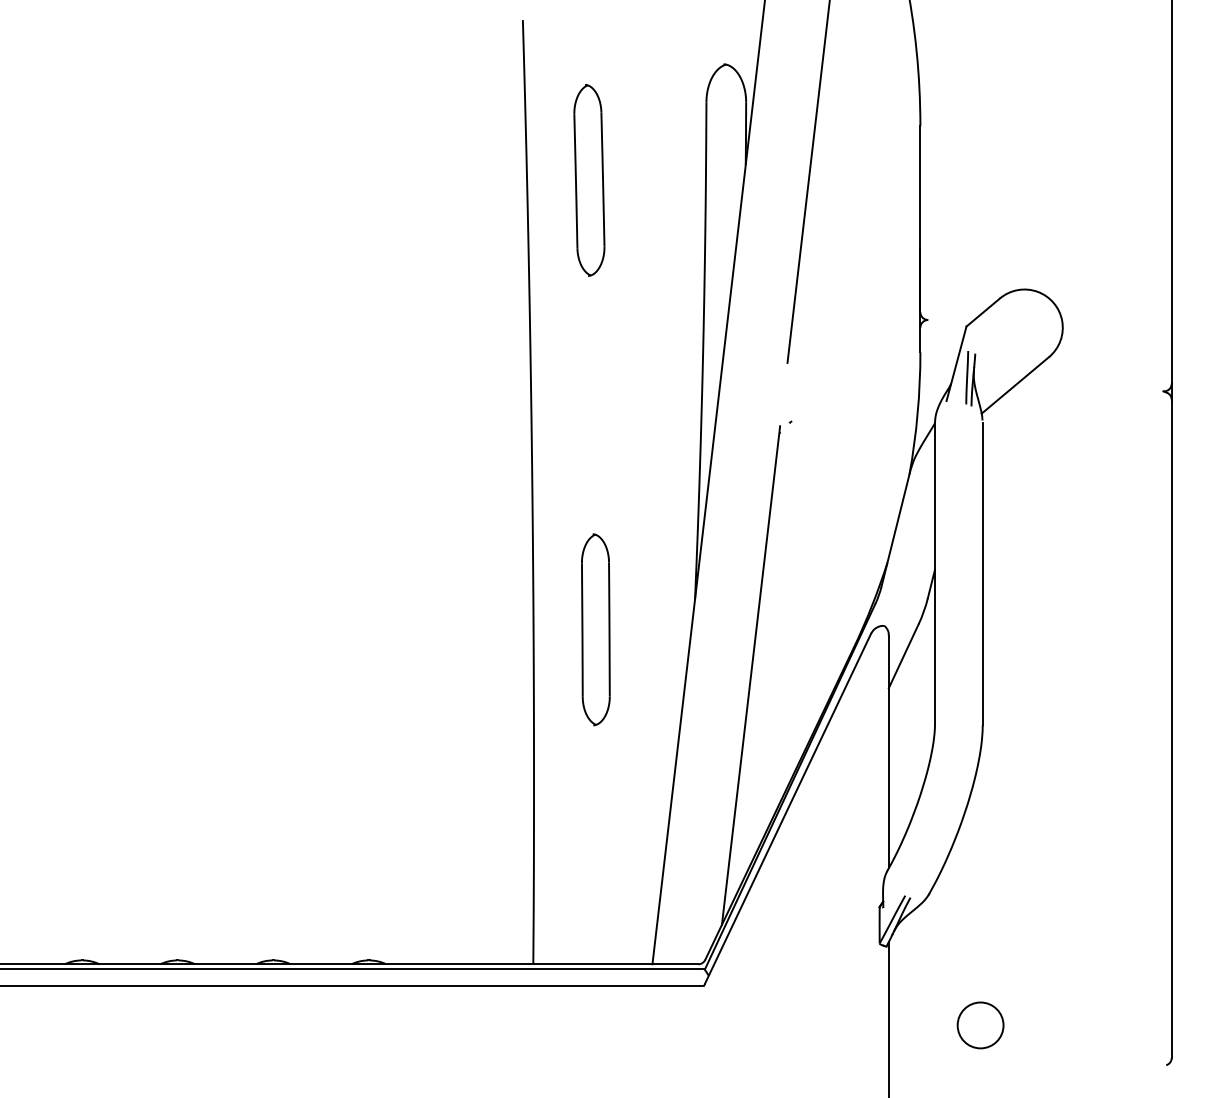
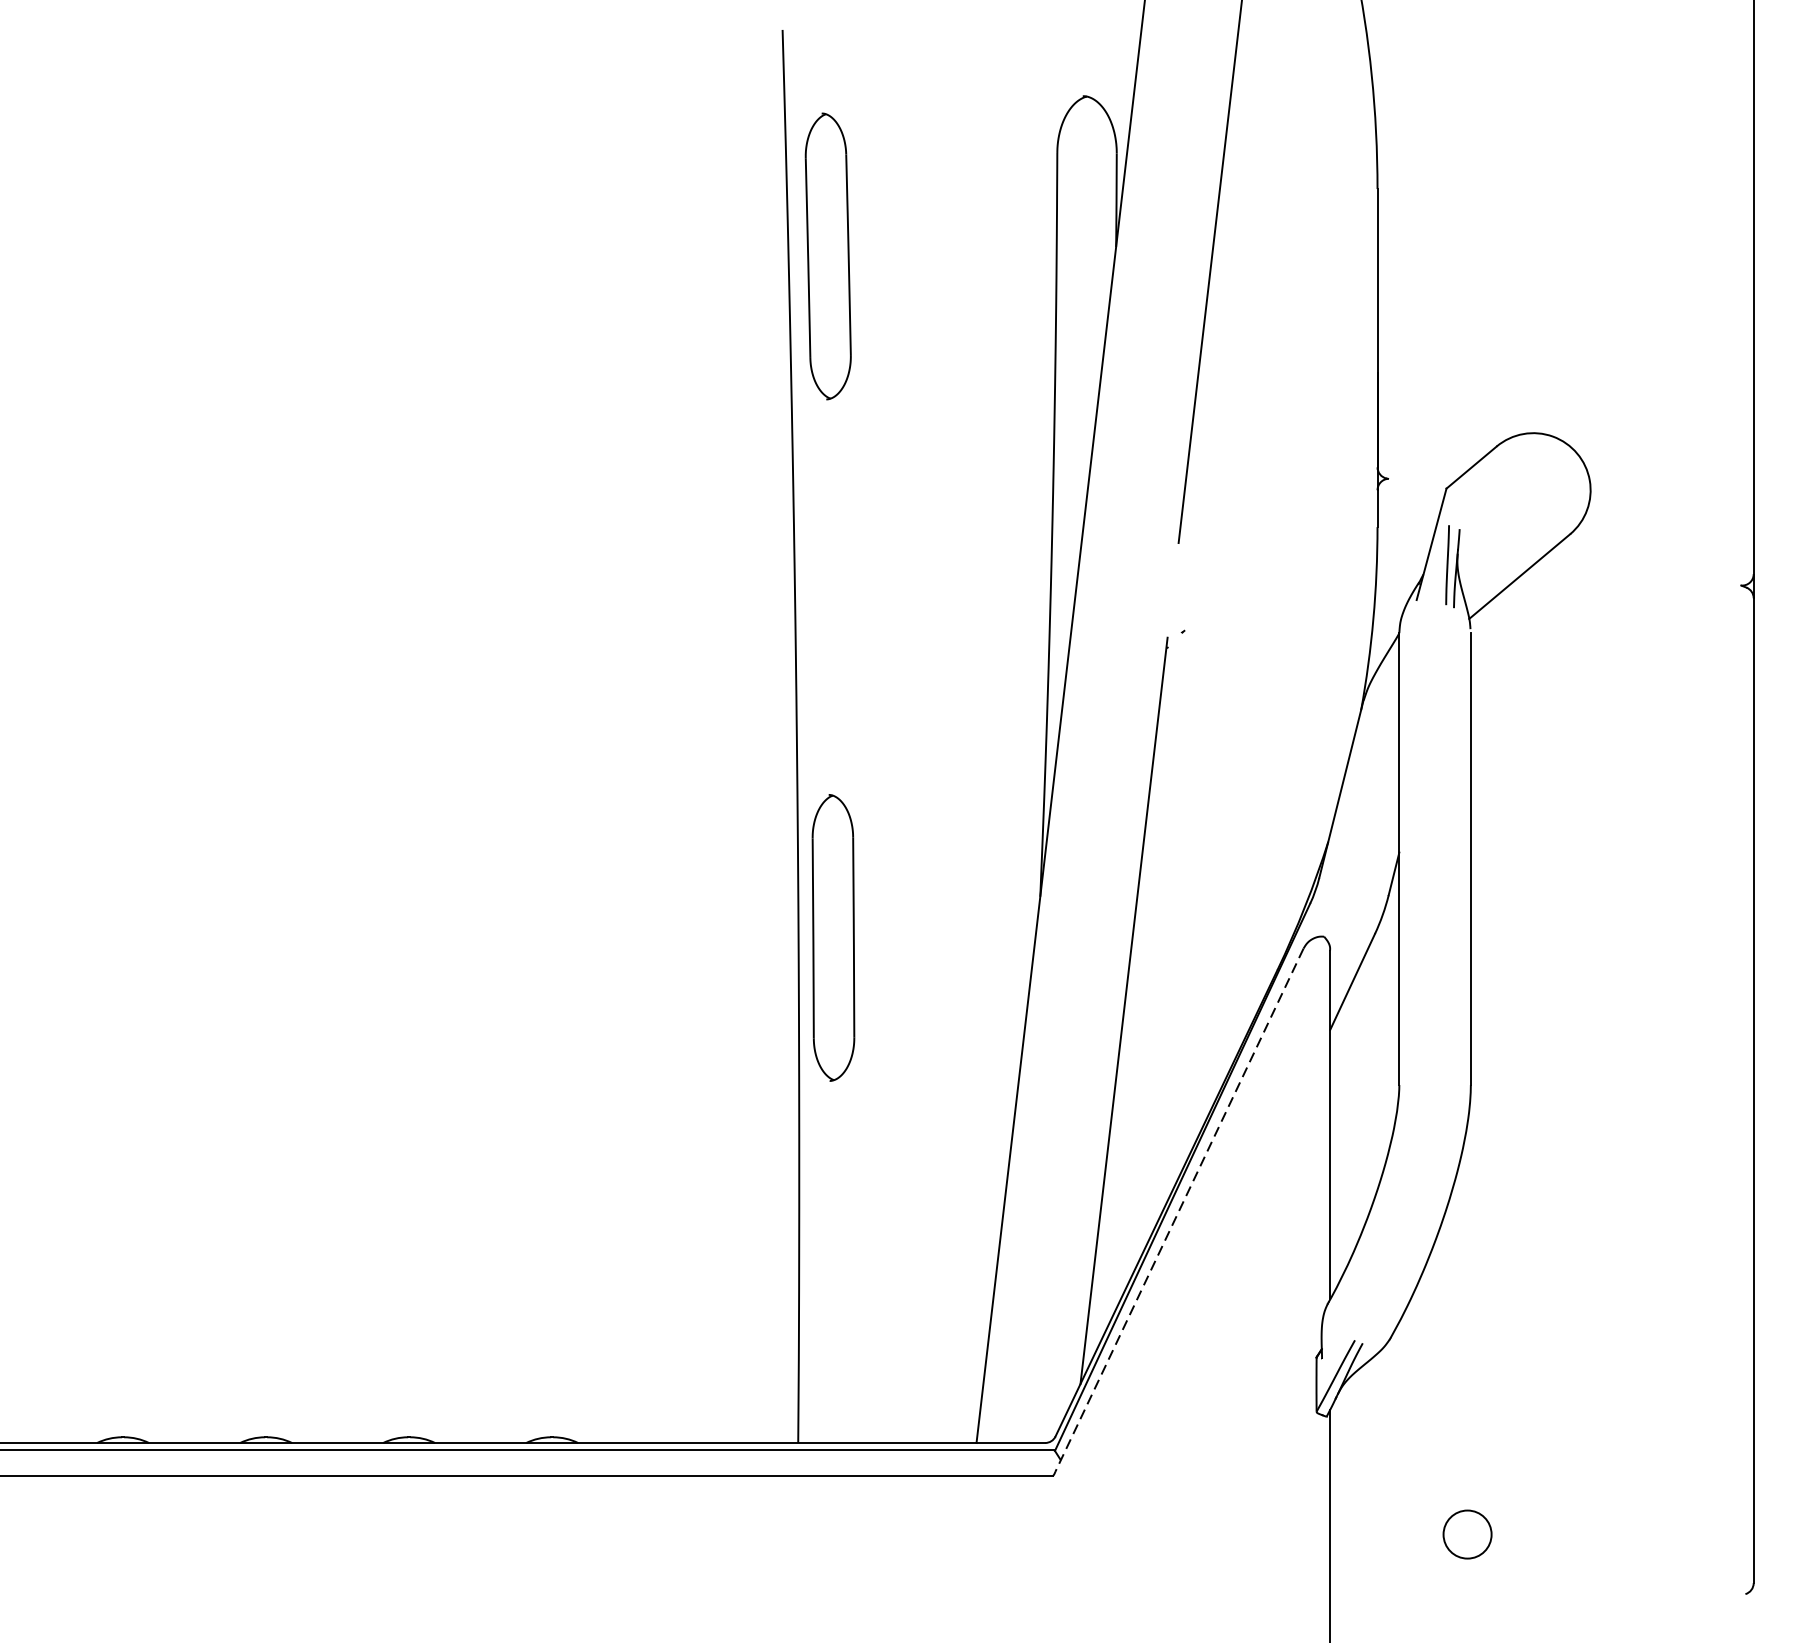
part: (589, 180) -> (828, 256), moved
part: (595, 629) -> (832, 937), moved
line: (788, 808) -> (1180, 1209), solid -> dashed
circle: (980, 1025) -> (1467, 1534), size x0.7

